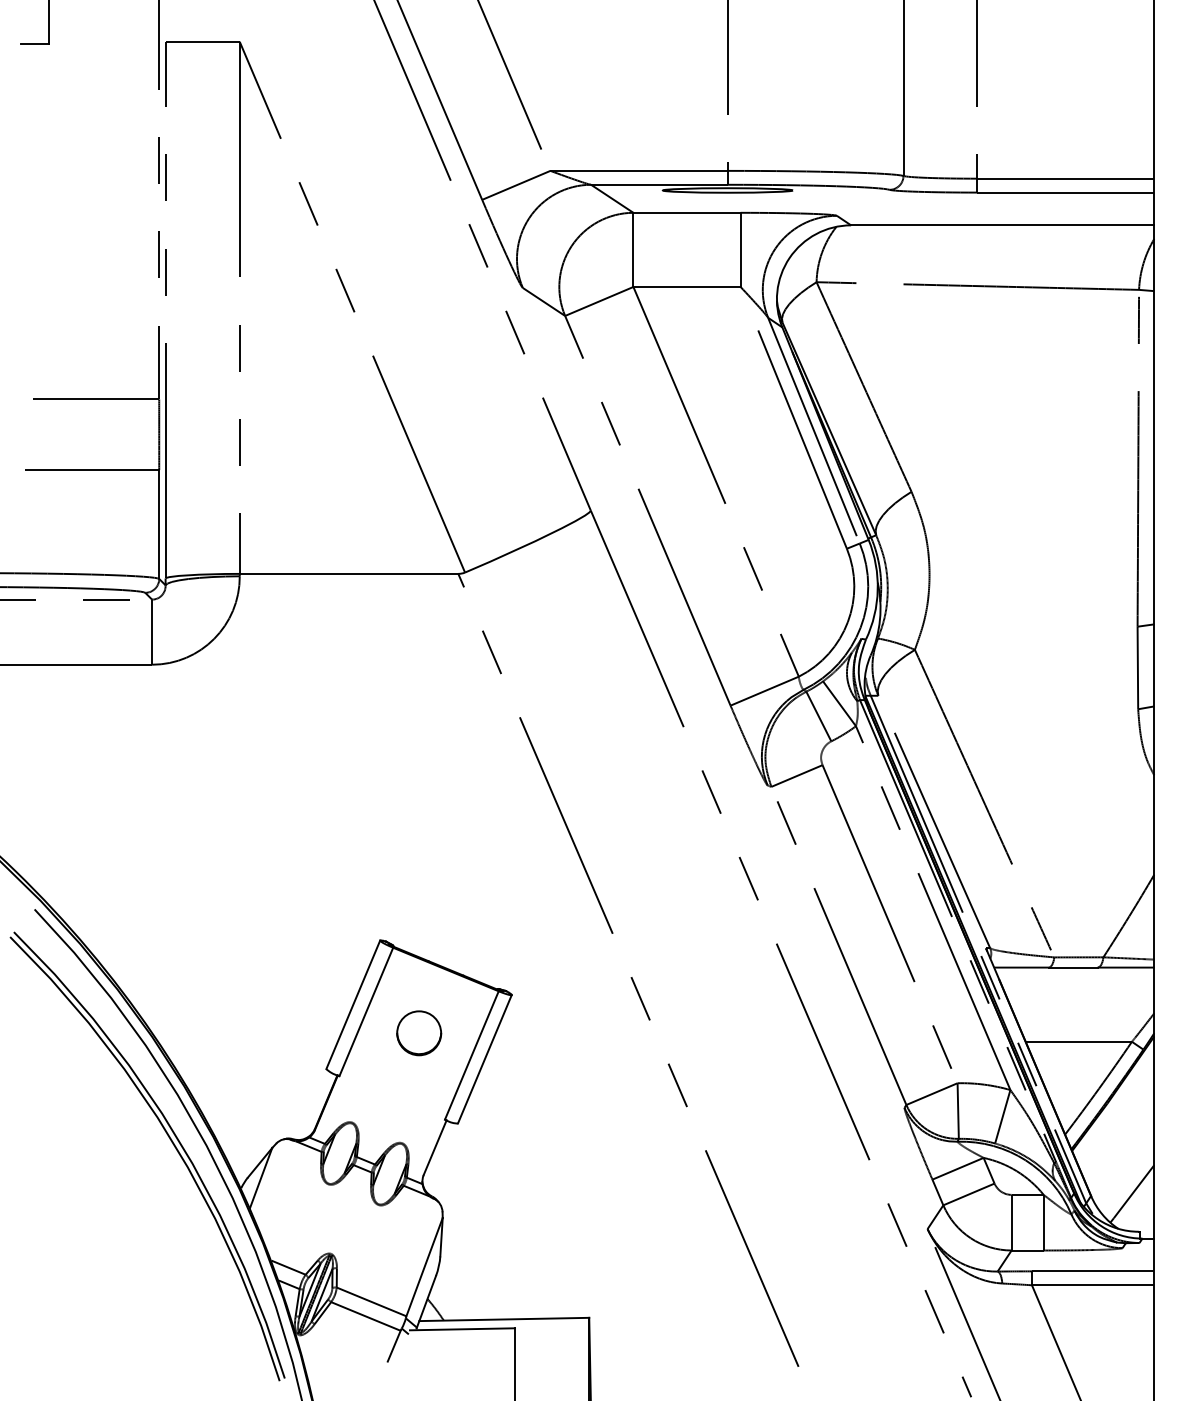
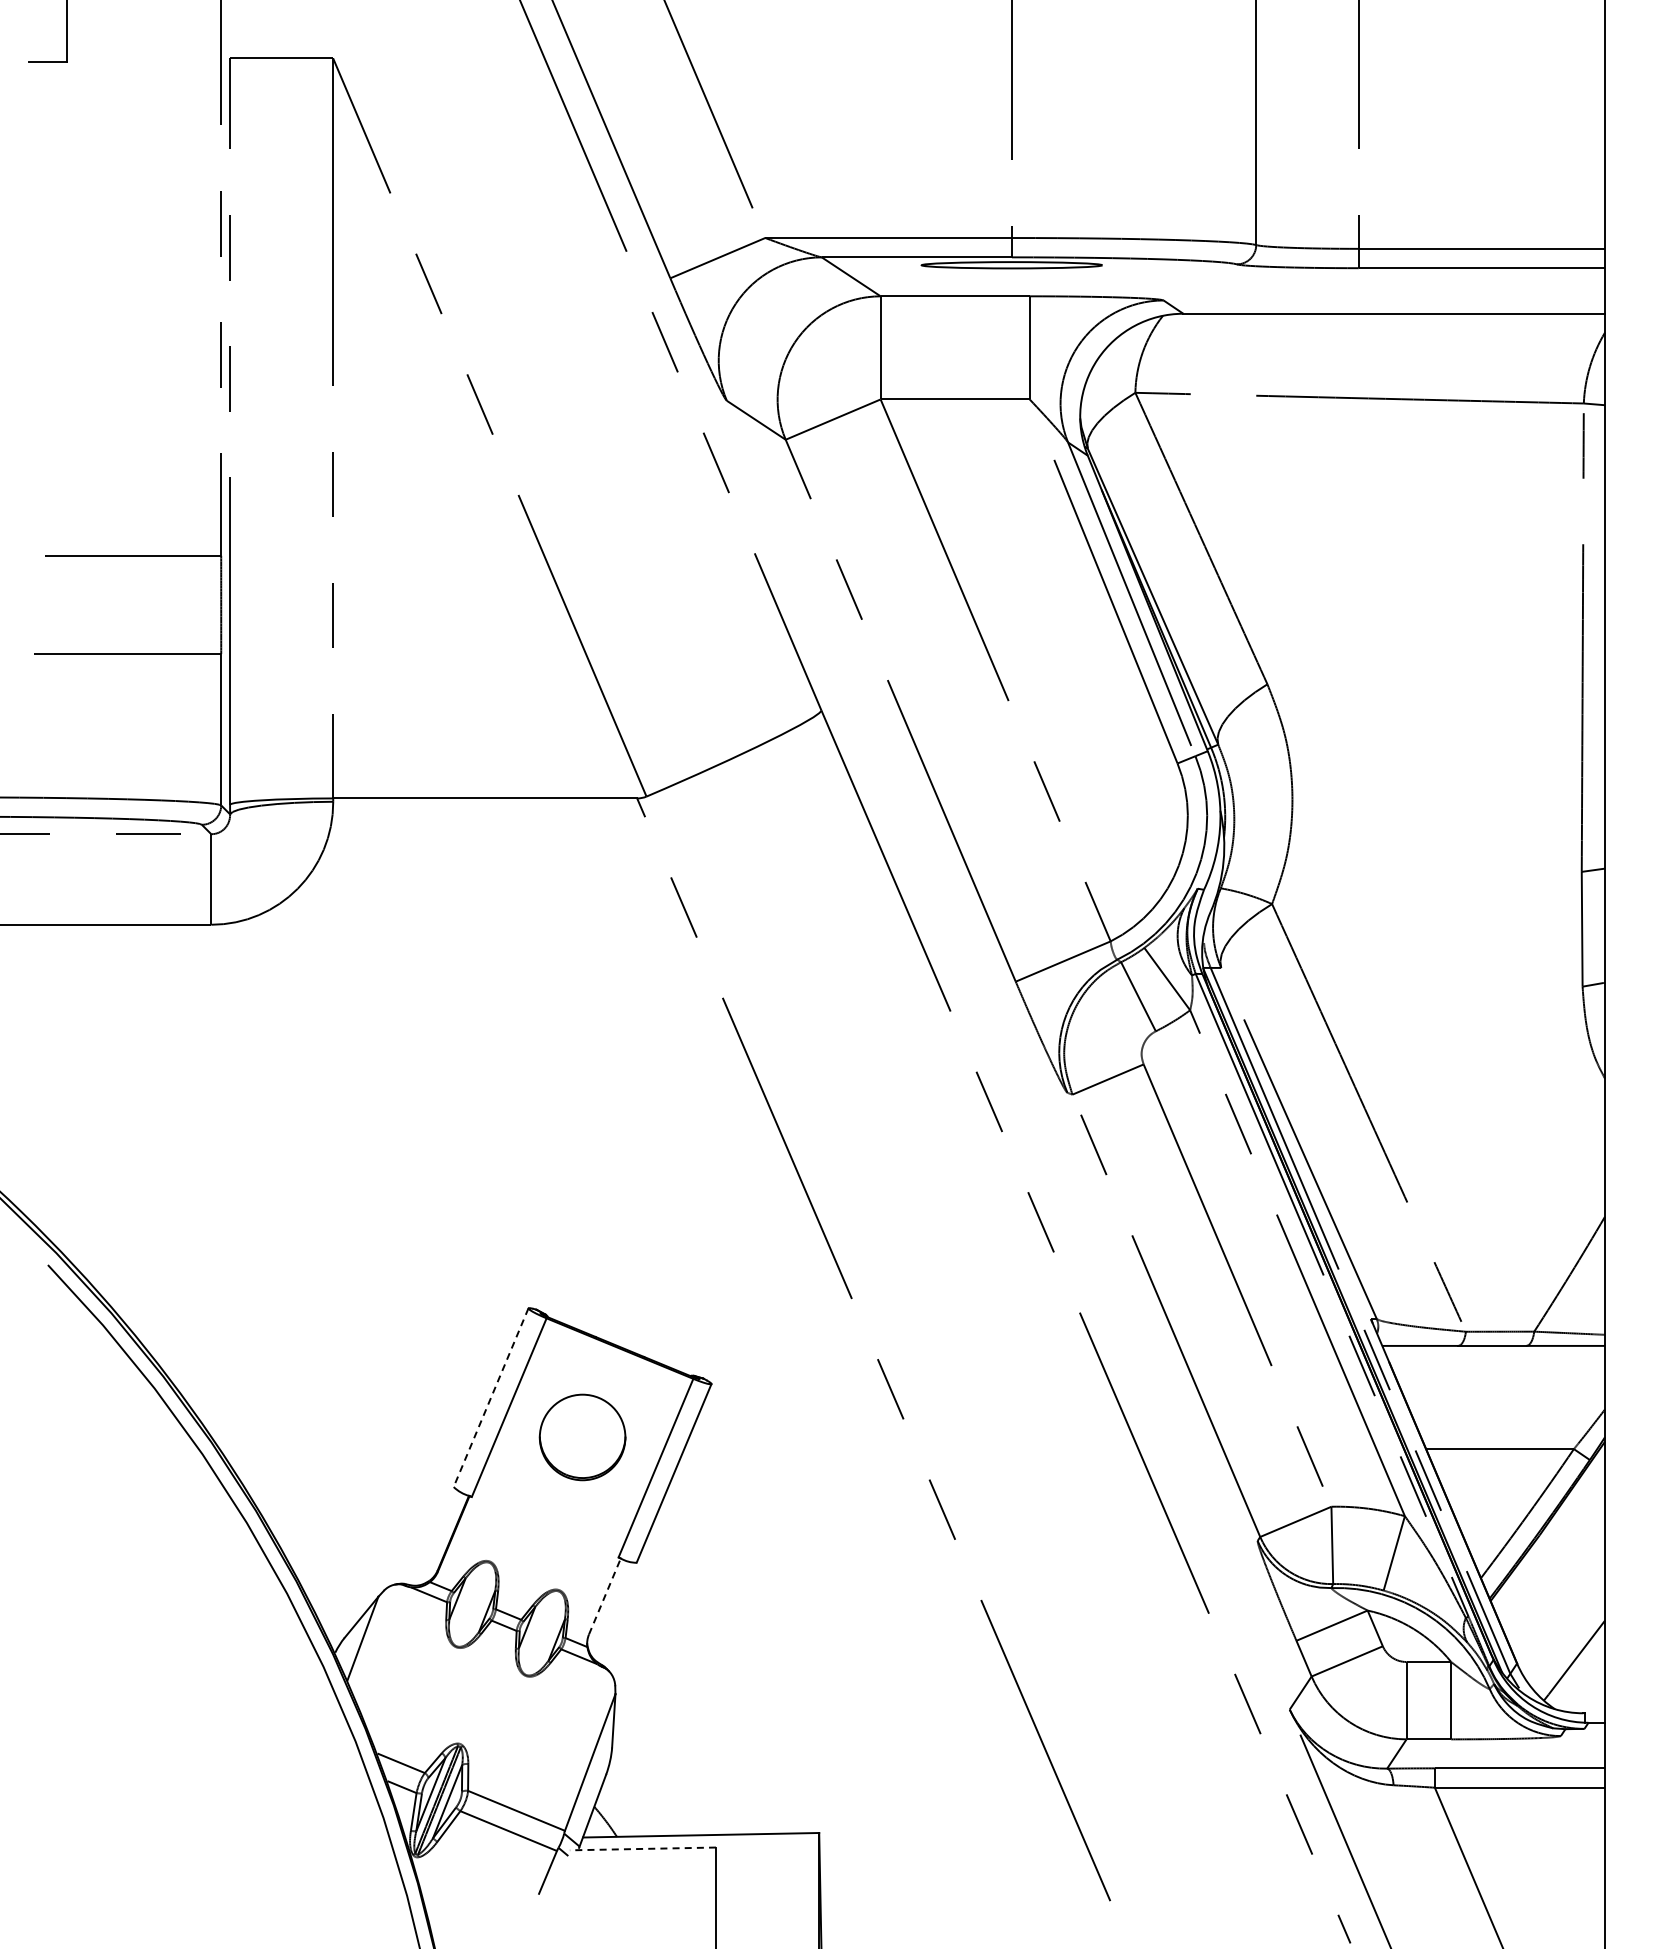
line: (353, 1004) -> (491, 1397), solid -> dashed
circle: (419, 1032) -> (582, 1436), size x1.4
part: (170, 1141) -> (237, 1587), removed
line: (435, 1147) -> (605, 1596), solid -> dashed
line: (462, 1328) -> (642, 1848), solid -> dashed

